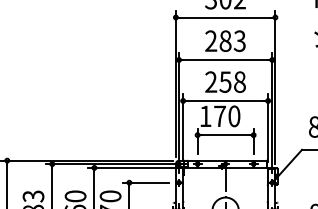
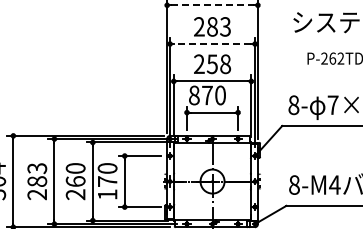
line: (225, 17) -> (212, 5), solid -> dashed
line: (225, 60) -> (212, 44), solid -> dashed
text: (205, 116) -> (194, 95), 170 -> 870

